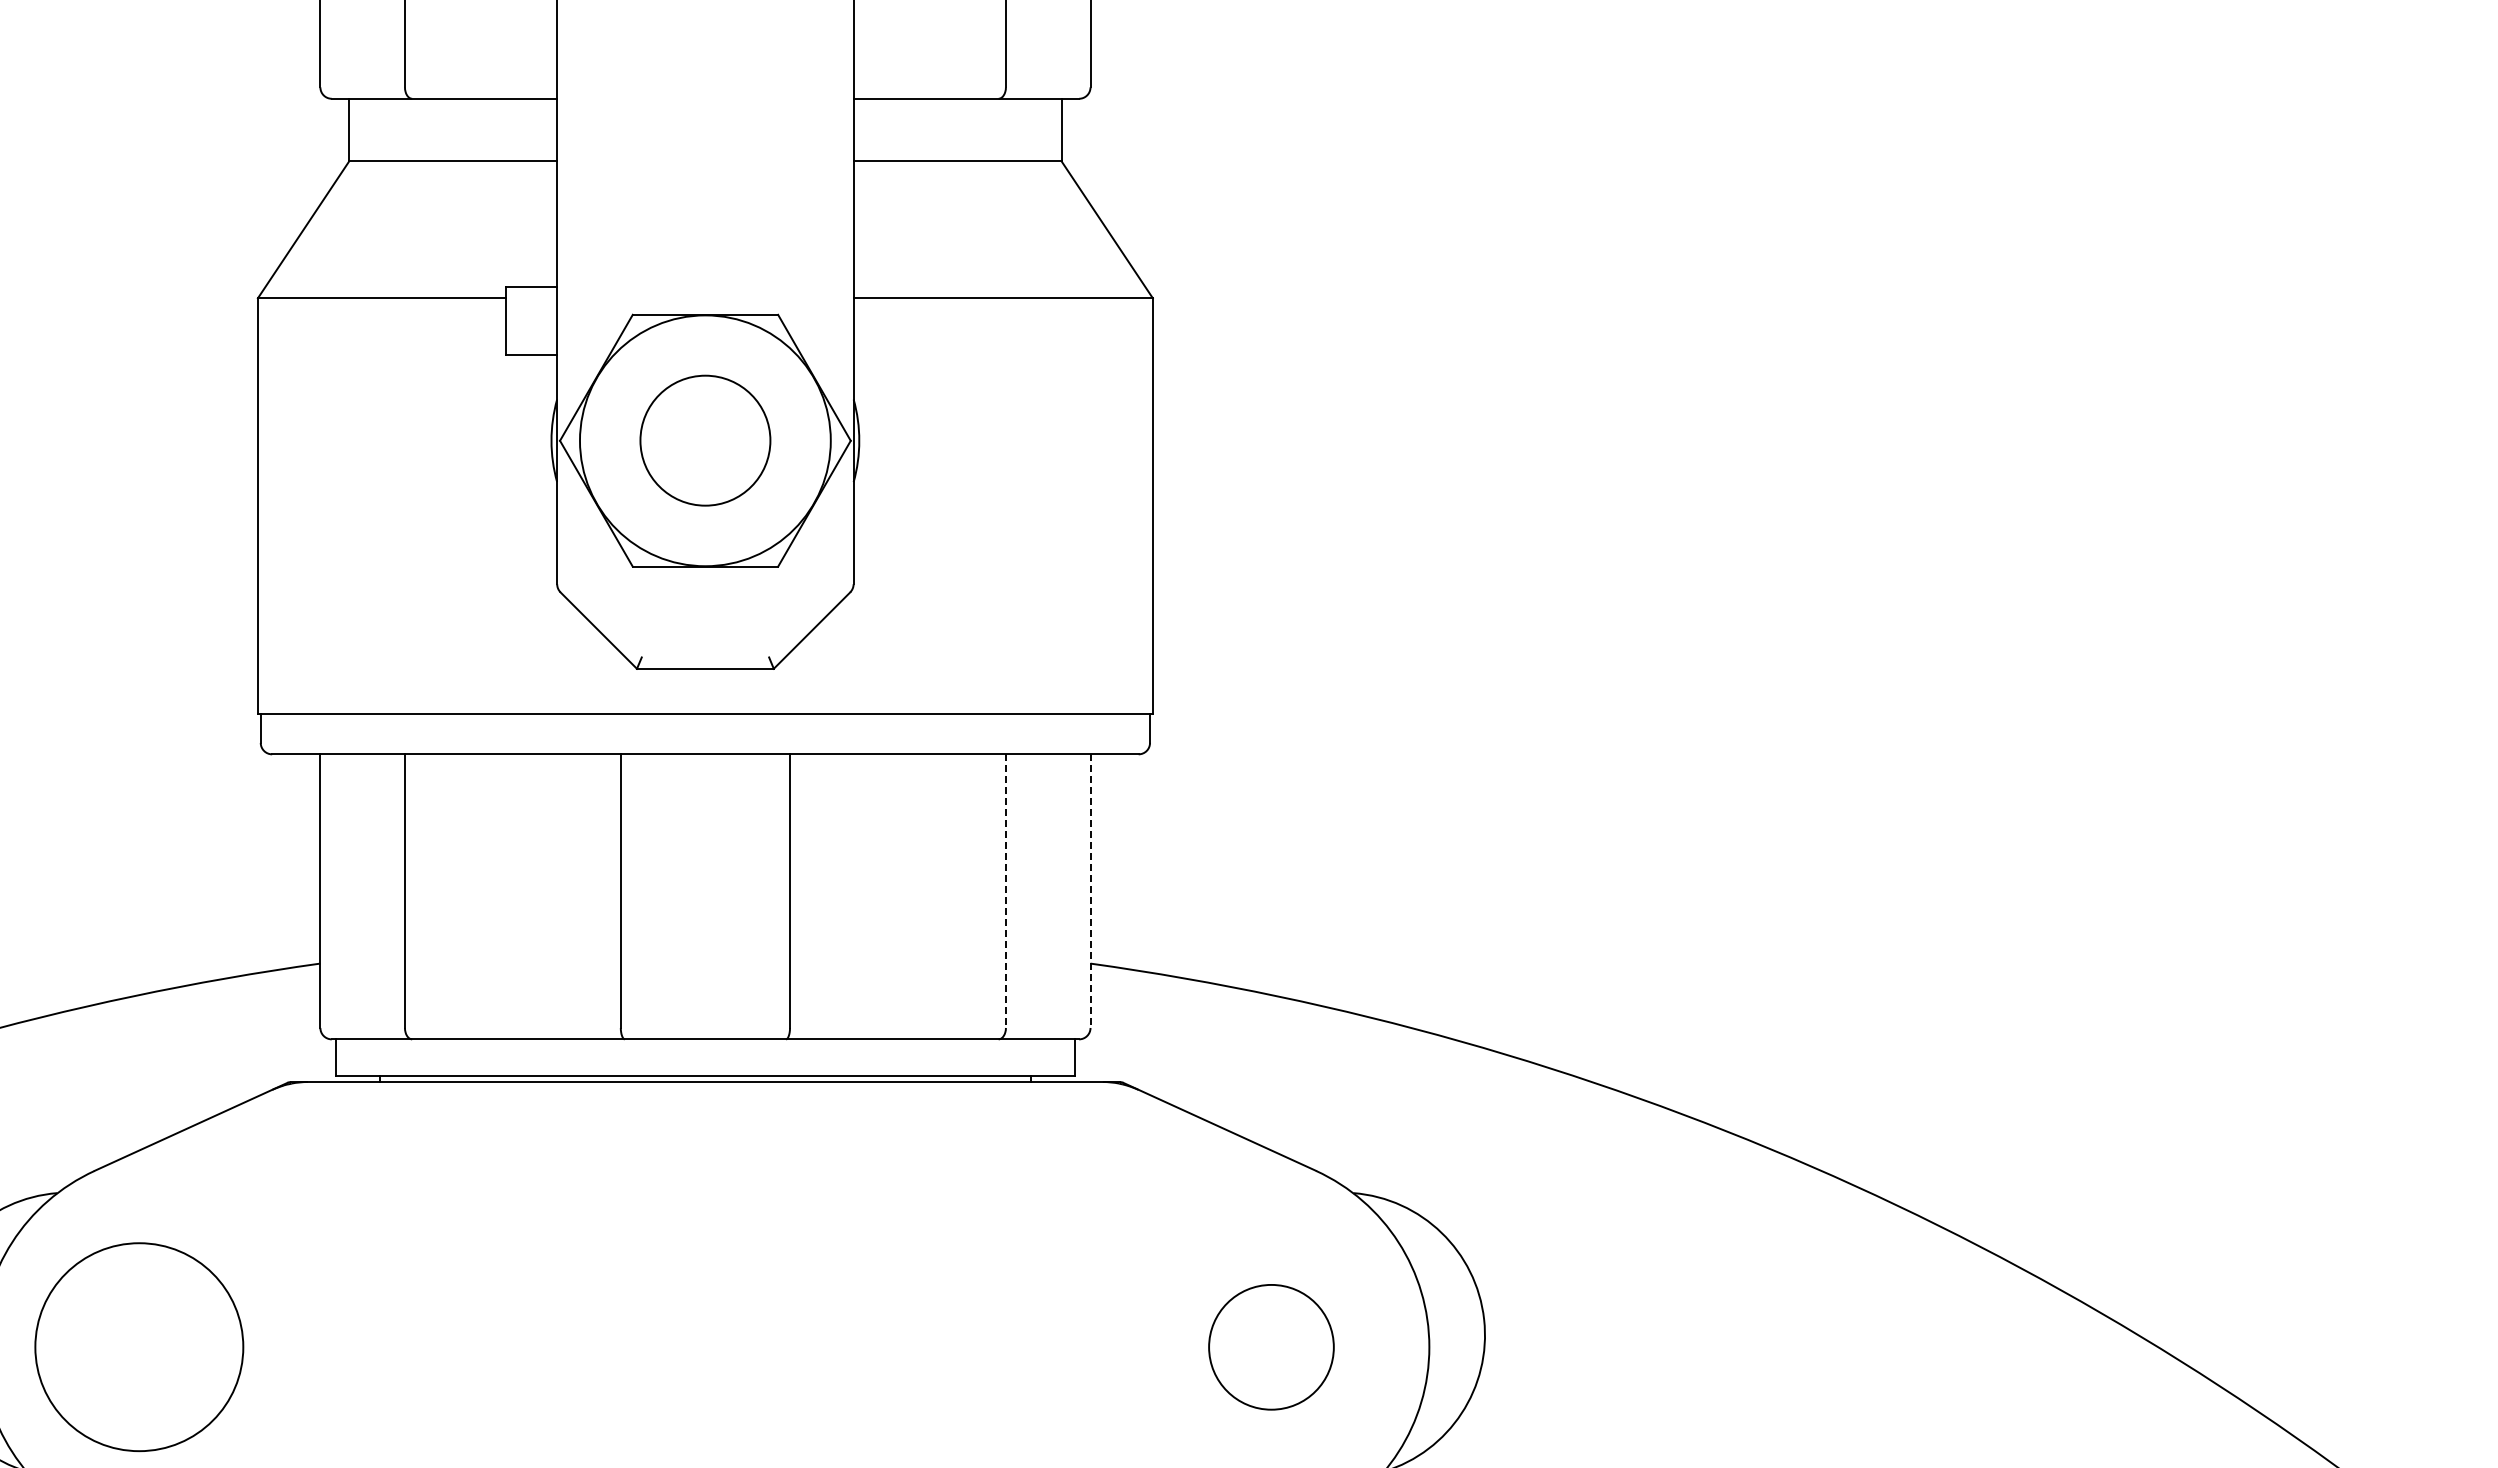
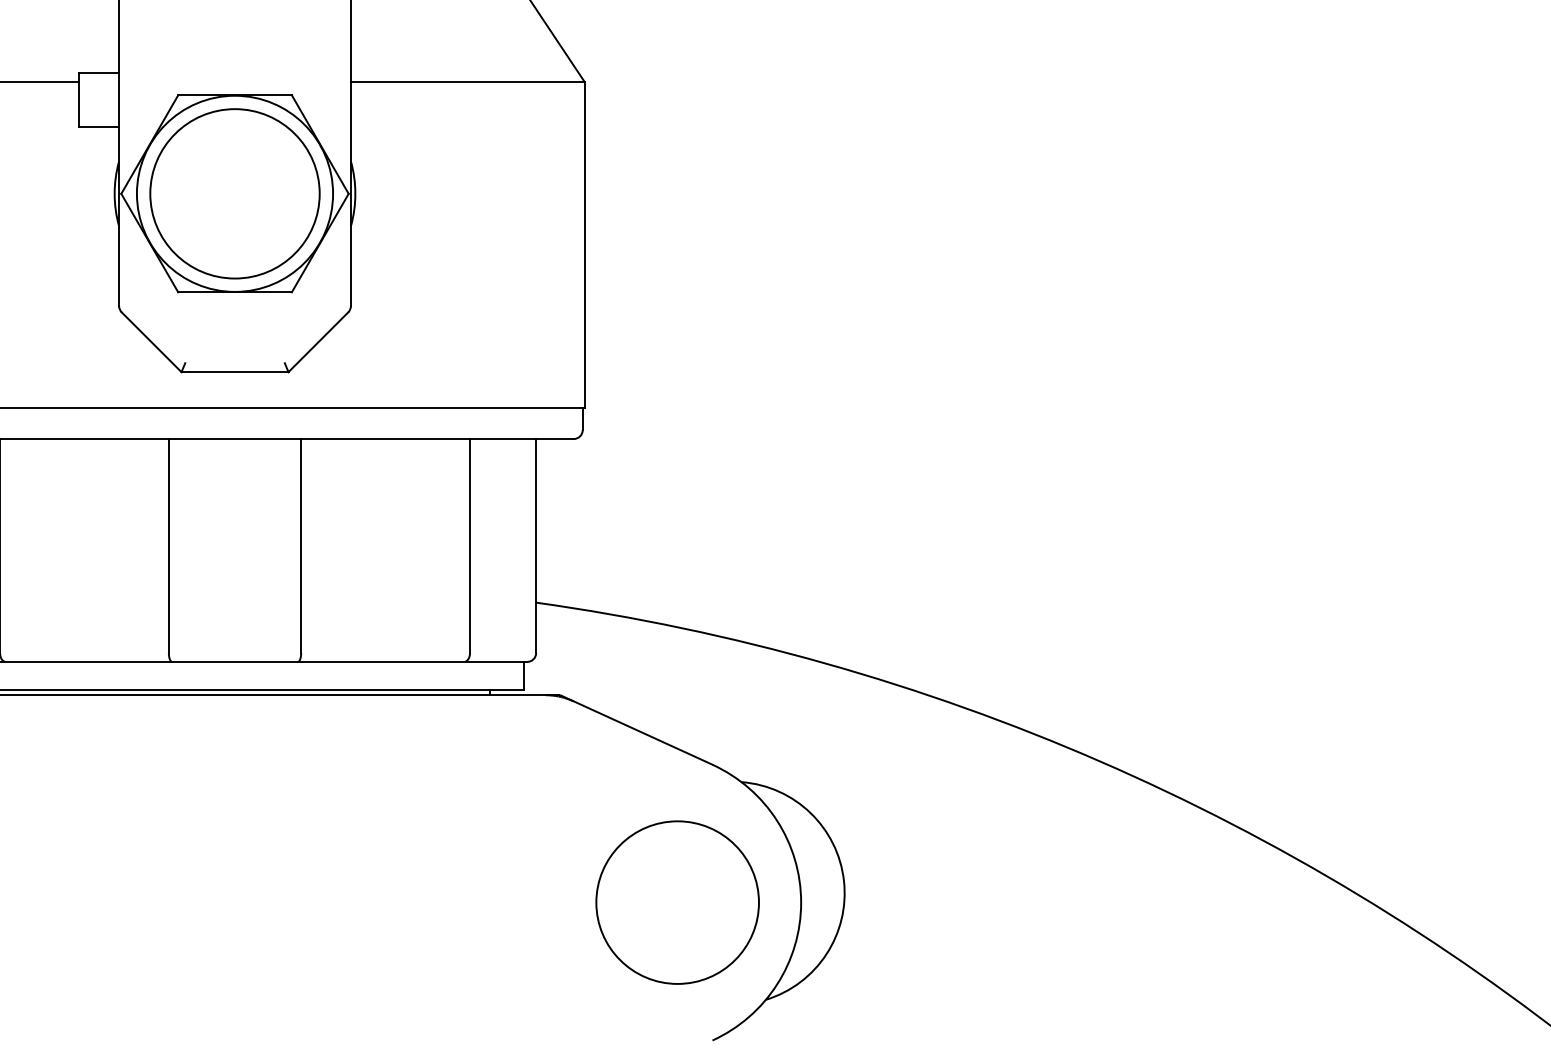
circle: (705, 440) -> (235, 193), size x1.67
line: (1005, 891) -> (469, 546), dashed -> solid
line: (1090, 891) -> (536, 546), dashed -> solid
circle: (1271, 1347) -> (677, 902), size x1.67

